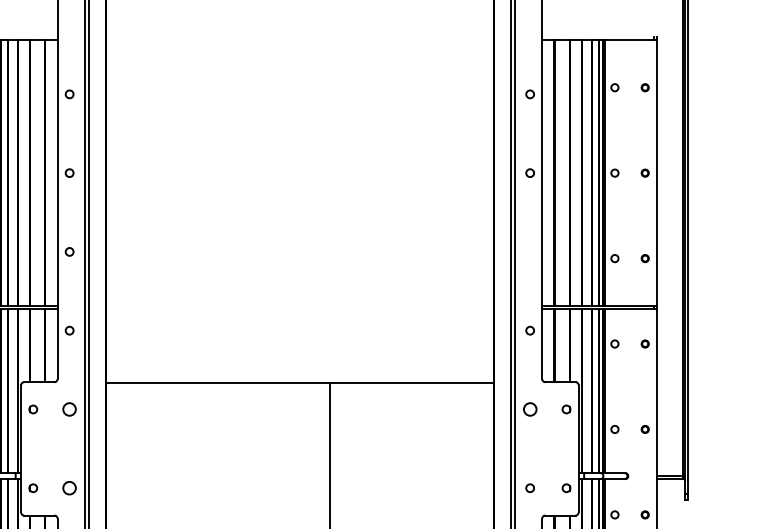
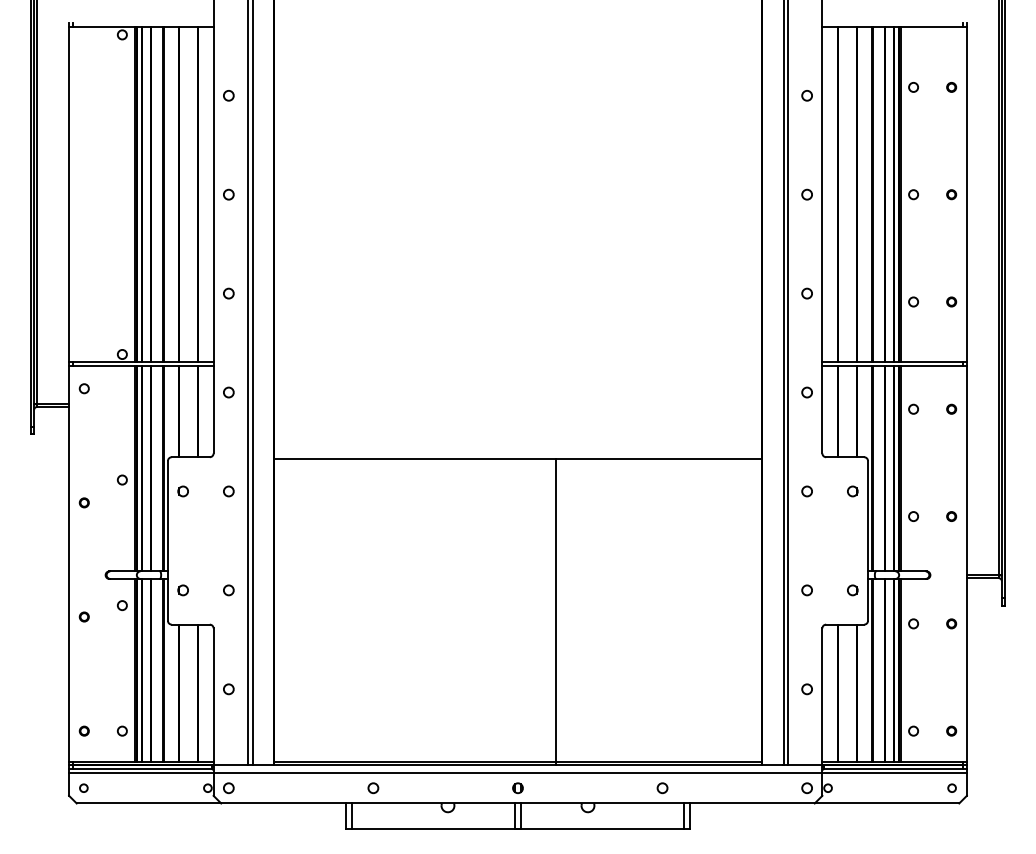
circle: (529, 251) -> (806, 293), added
circle: (69, 409) -> (228, 491), size x0.62
circle: (529, 409) -> (806, 491), size x0.62
circle: (69, 488) -> (228, 590), size x0.62

